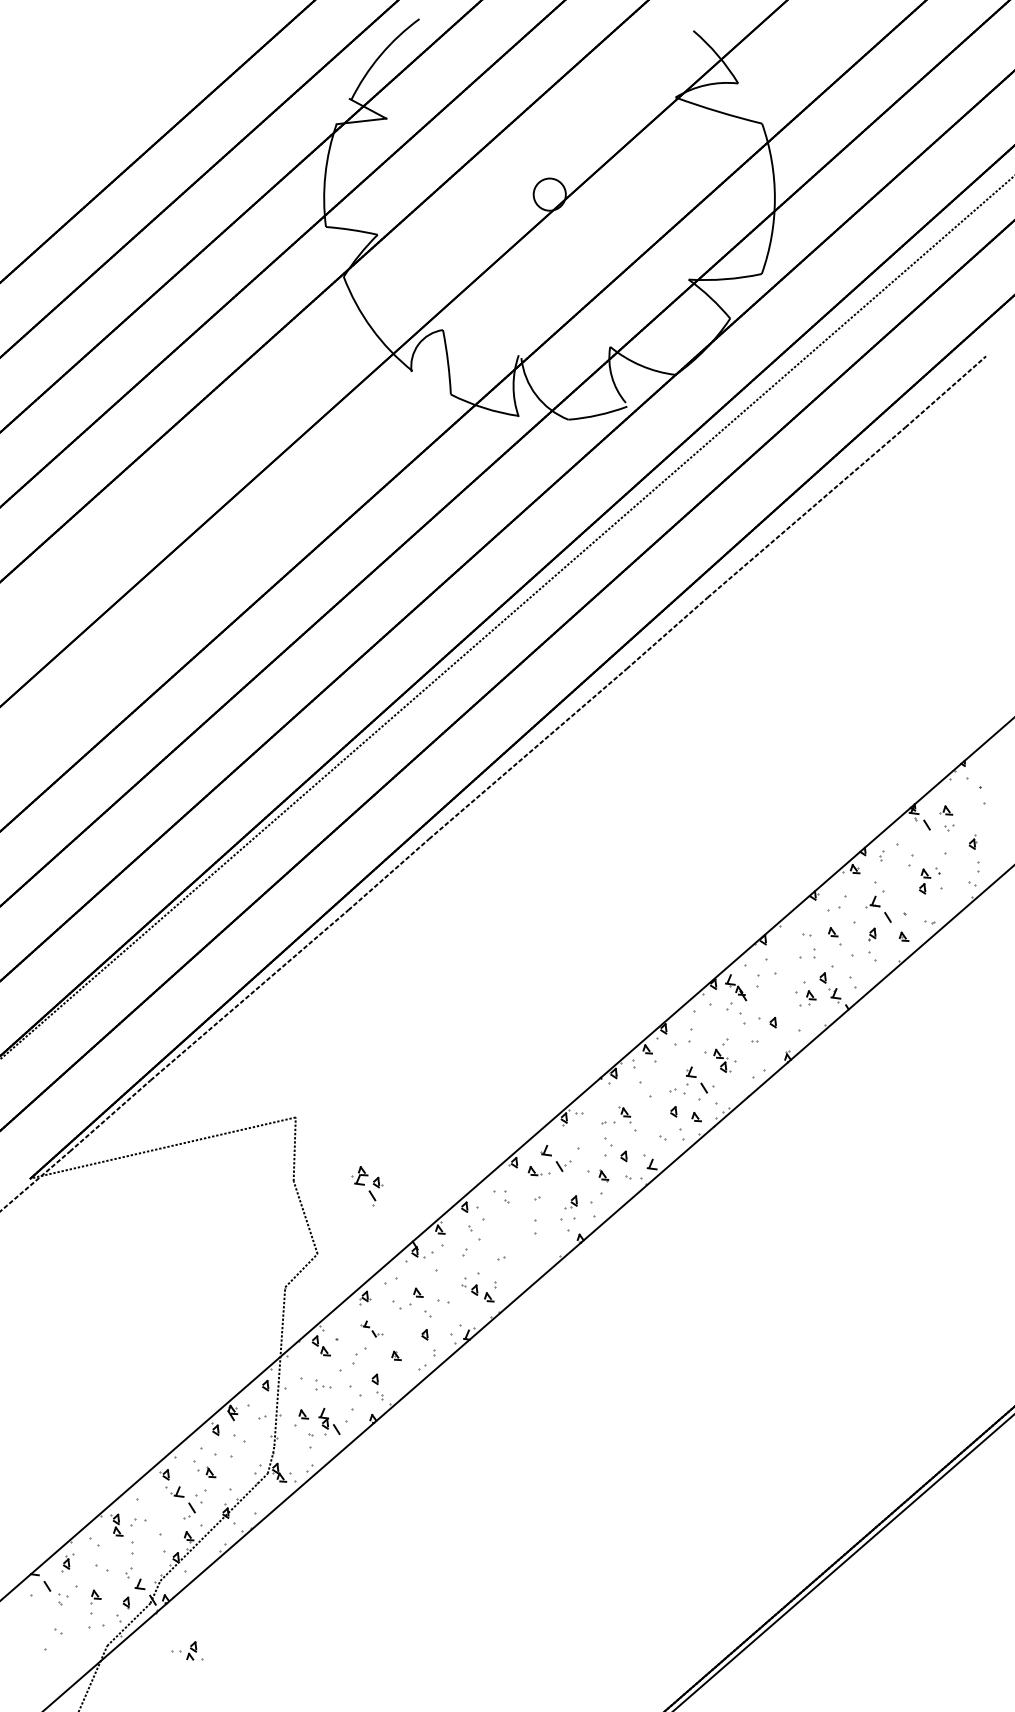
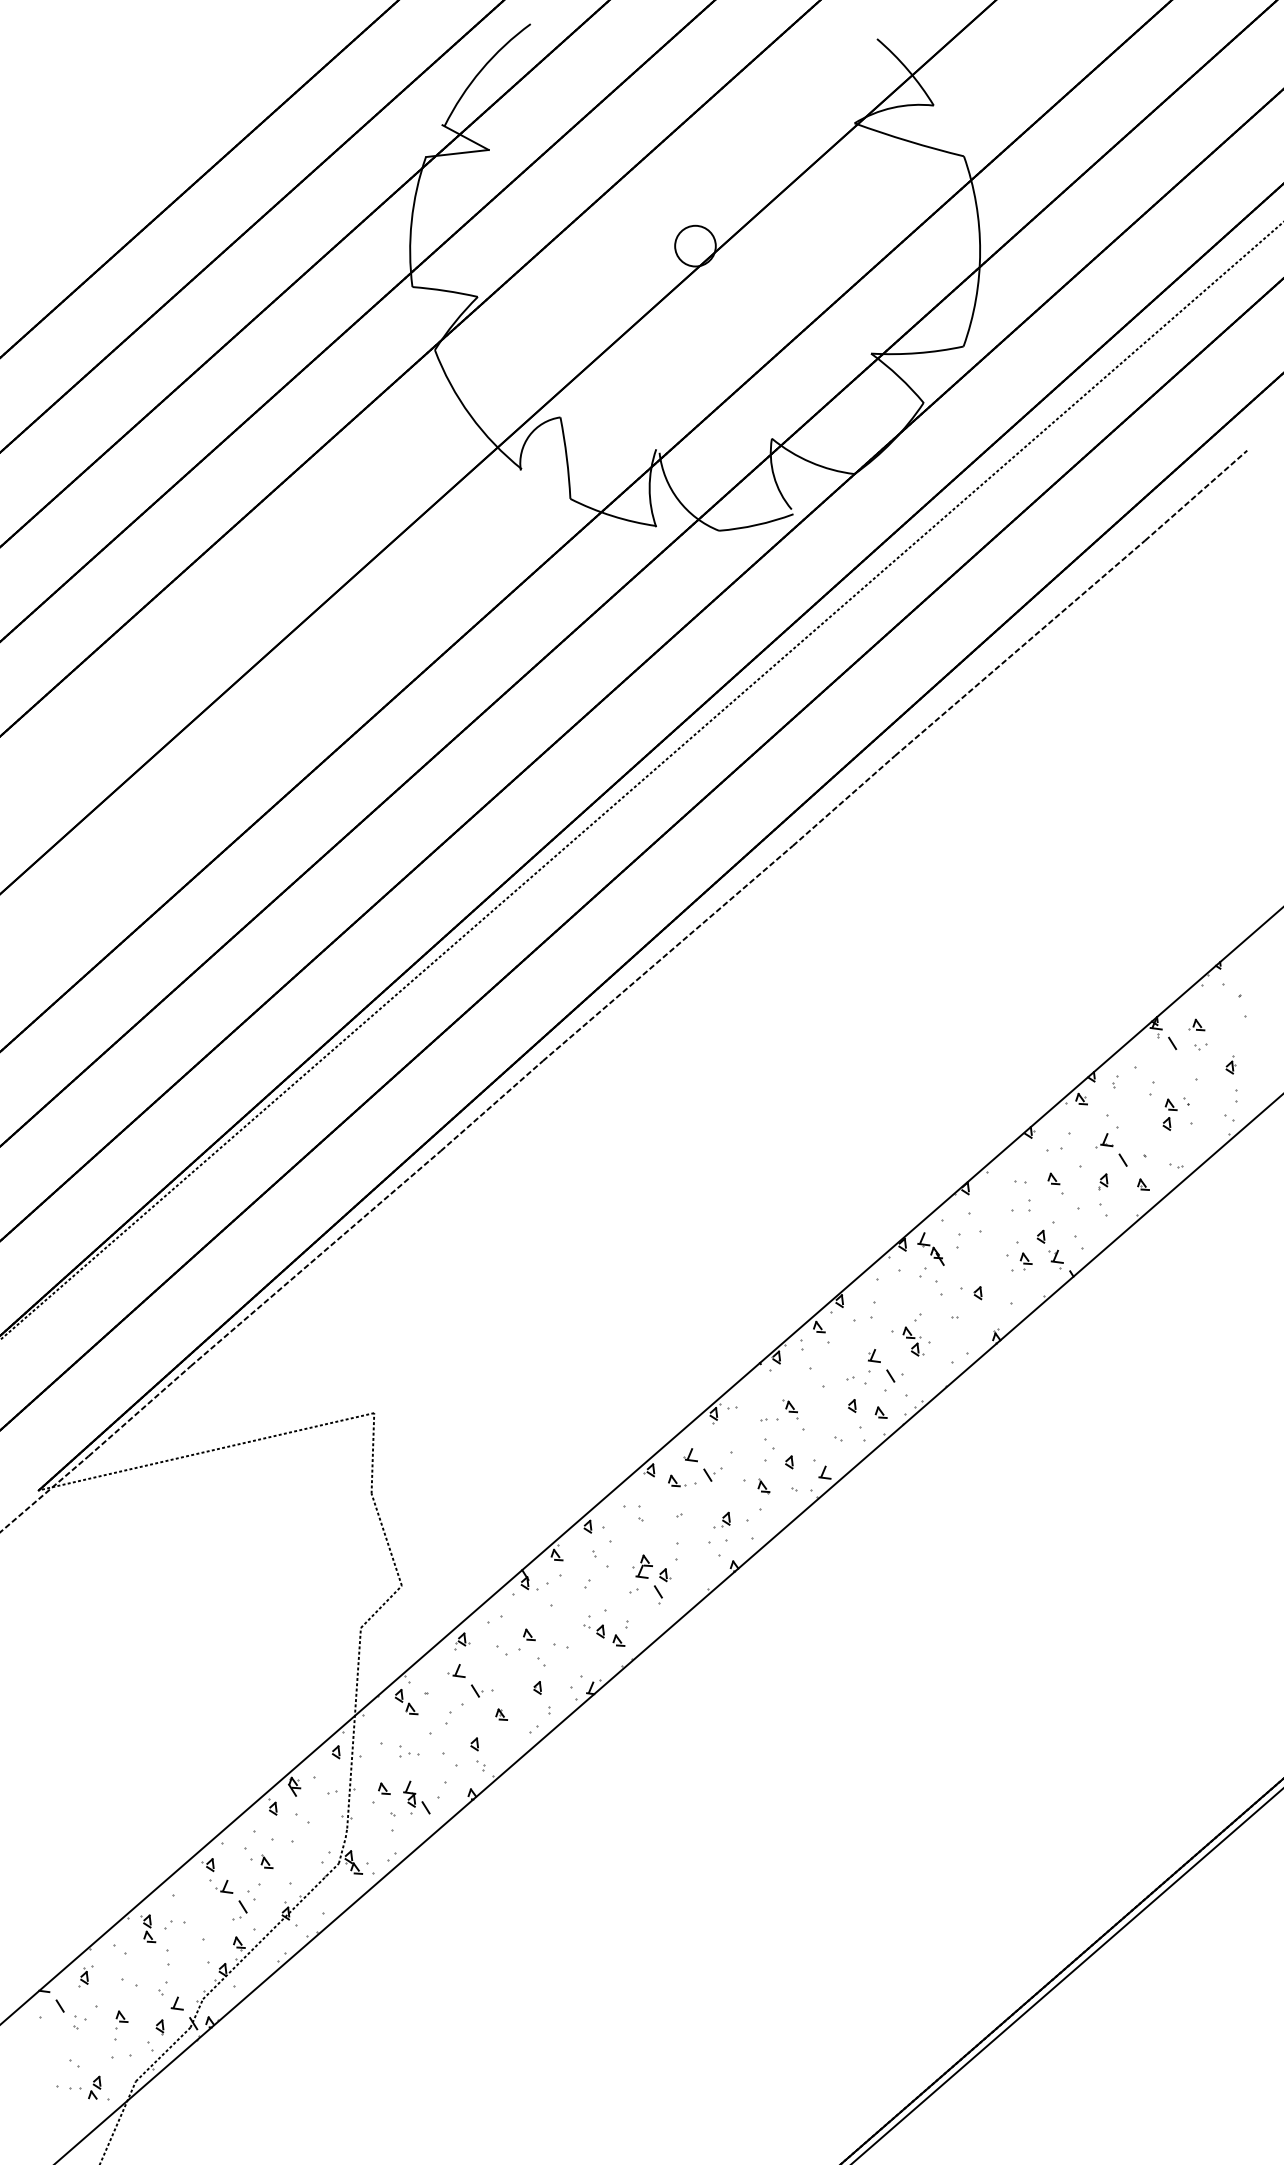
part: (367, 1186) -> (652, 1580), moved
part: (371, 1328) -> (470, 1680), size x1.67
part: (187, 1650) -> (89, 2087), moved

